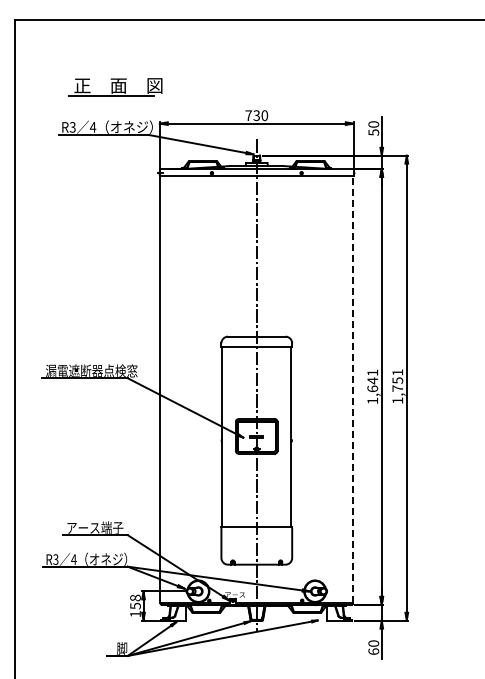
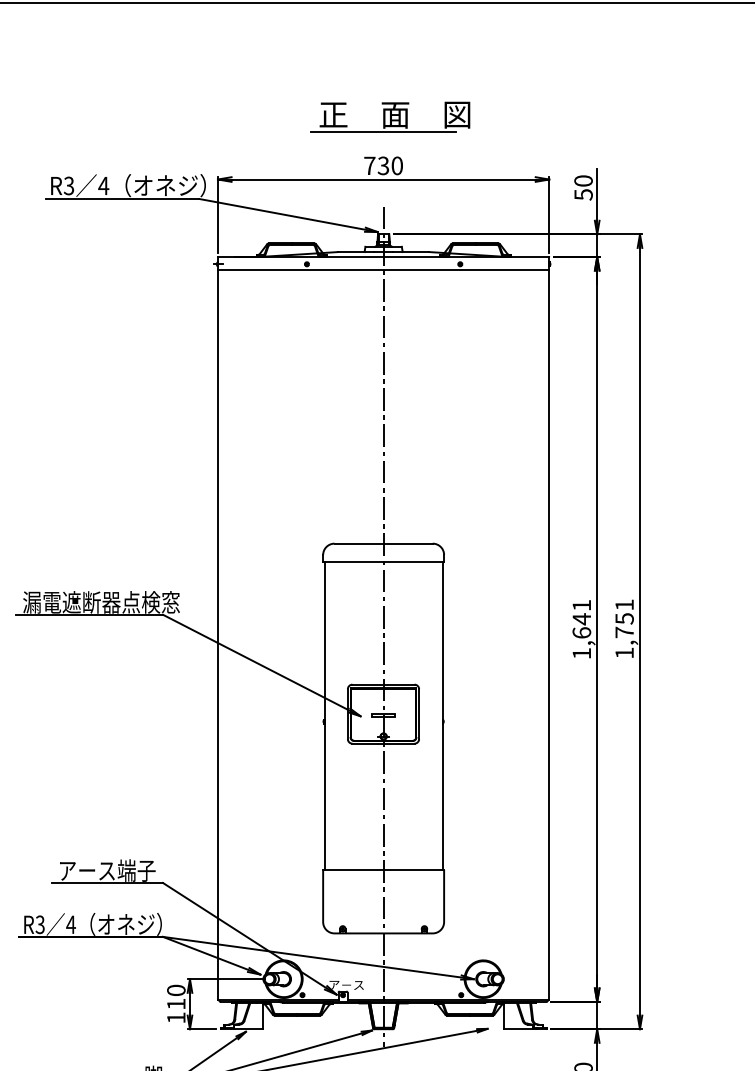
part: (115, 87) -> (389, 117), moved
line: (353, 389) -> (548, 633), dashed -> solid
text: (135, 601) -> (176, 996), 158 -> 110

